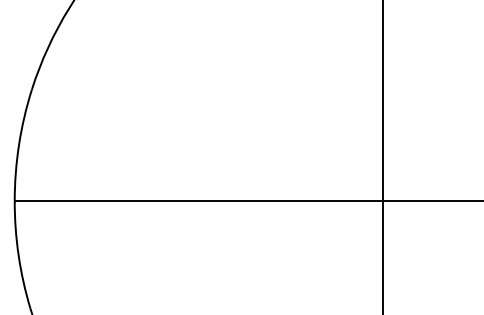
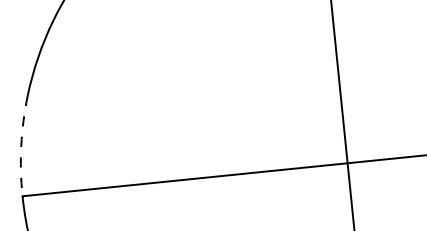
arc: (19, 144) -> (21, 145), solid -> dashed

